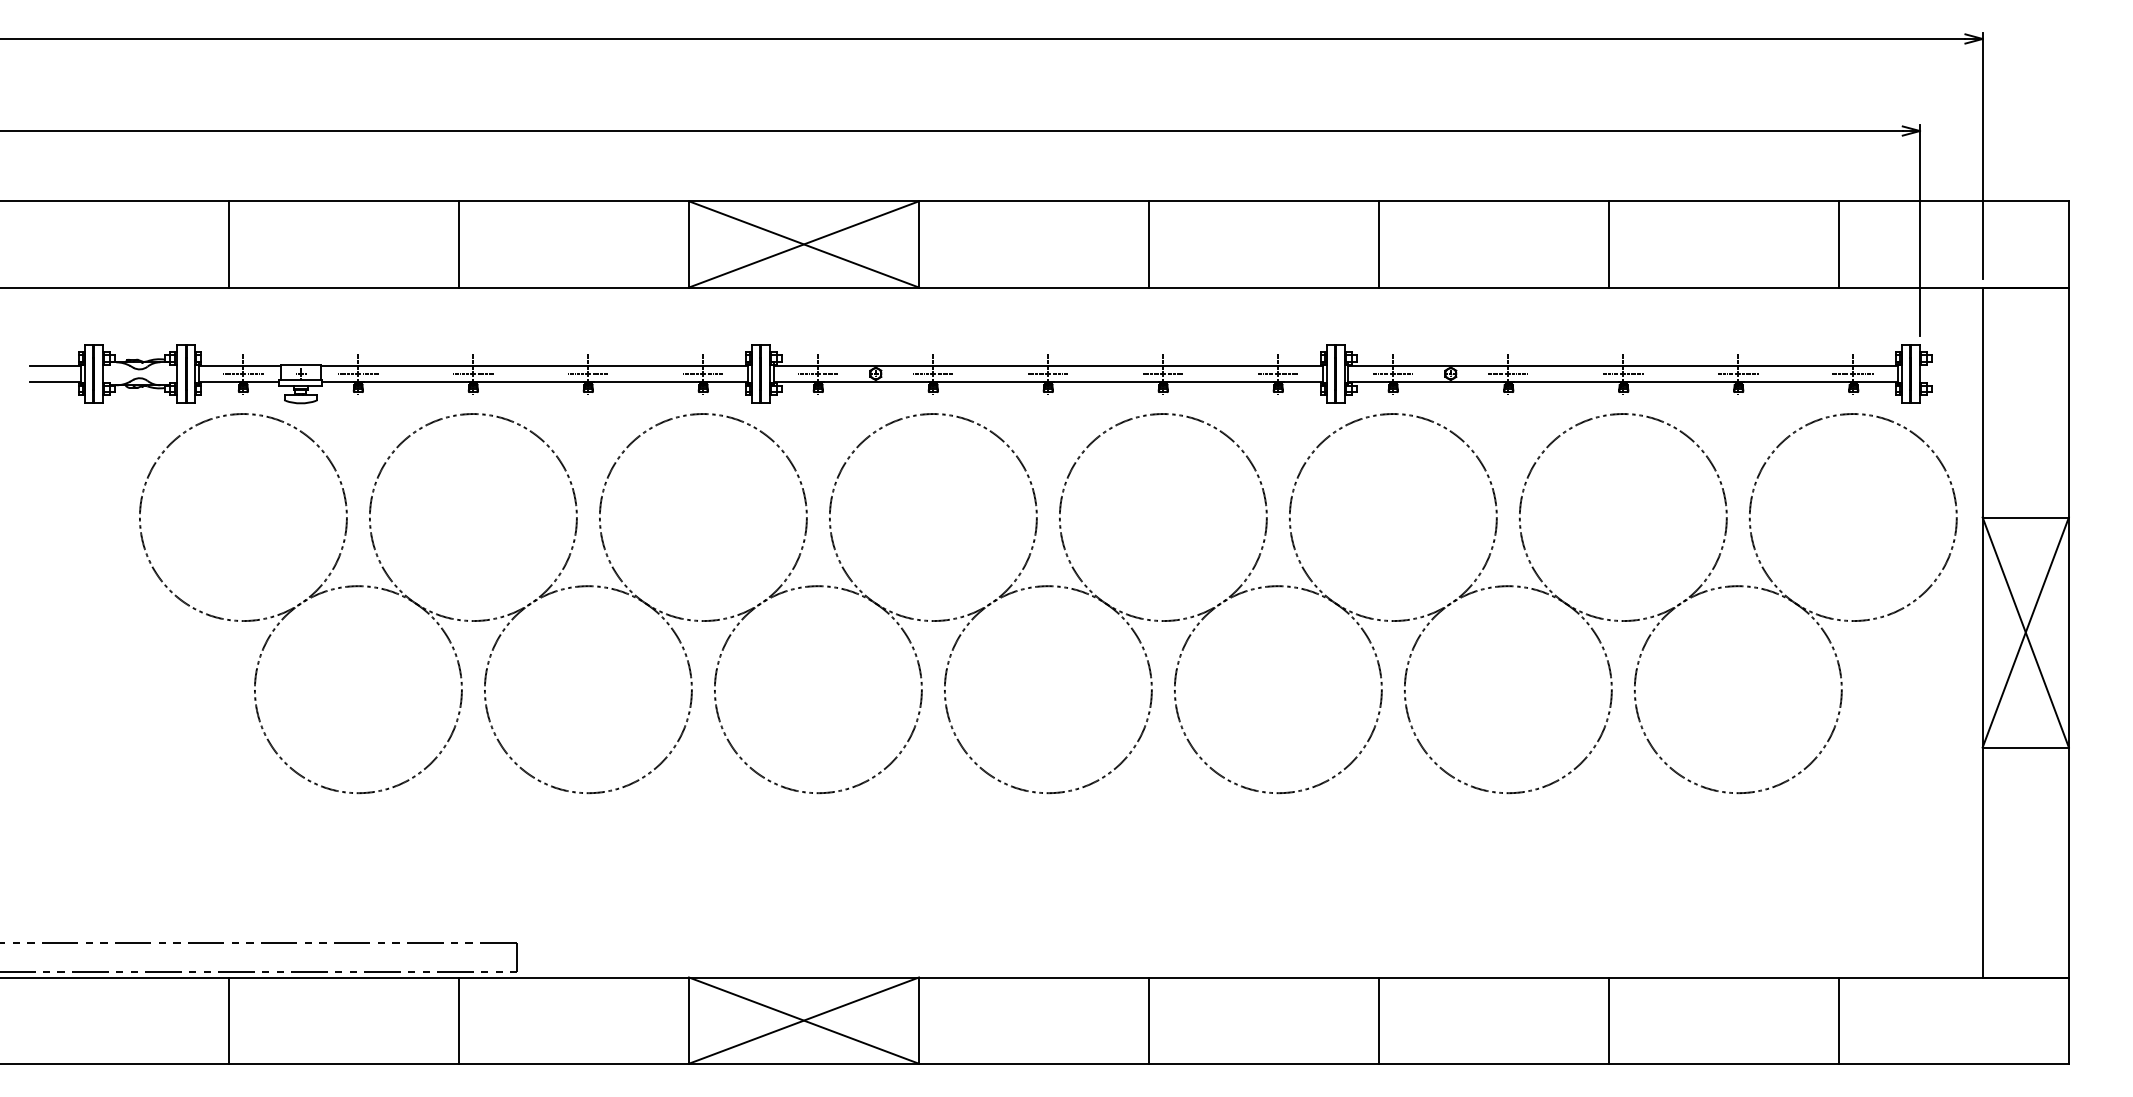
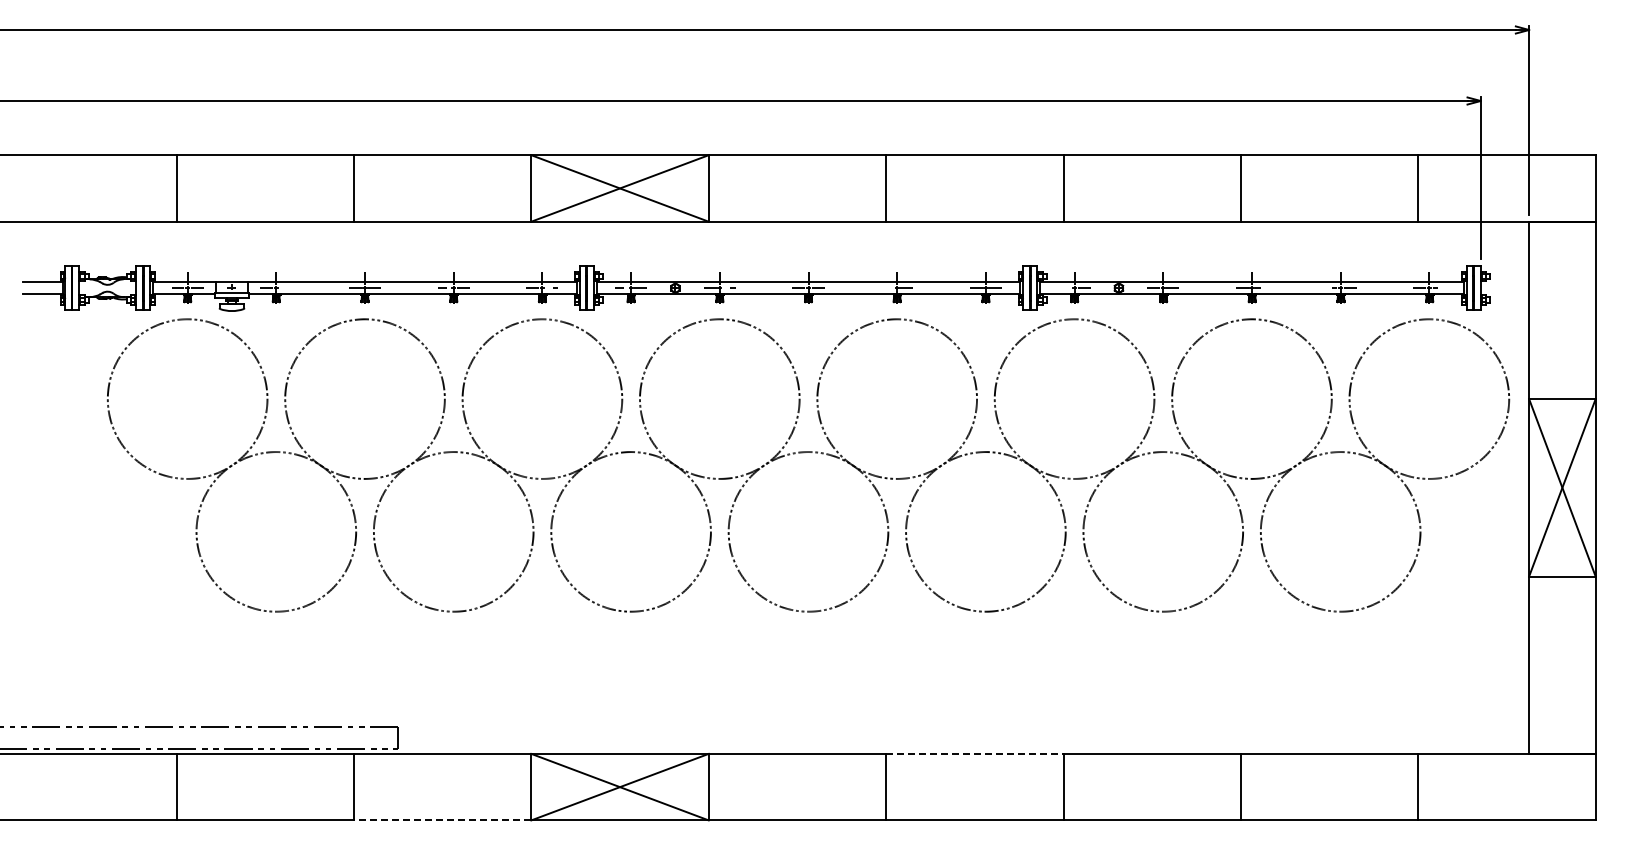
line: (1263, 976) -> (974, 753), solid -> dashed
line: (573, 1063) -> (442, 820), solid -> dashed

